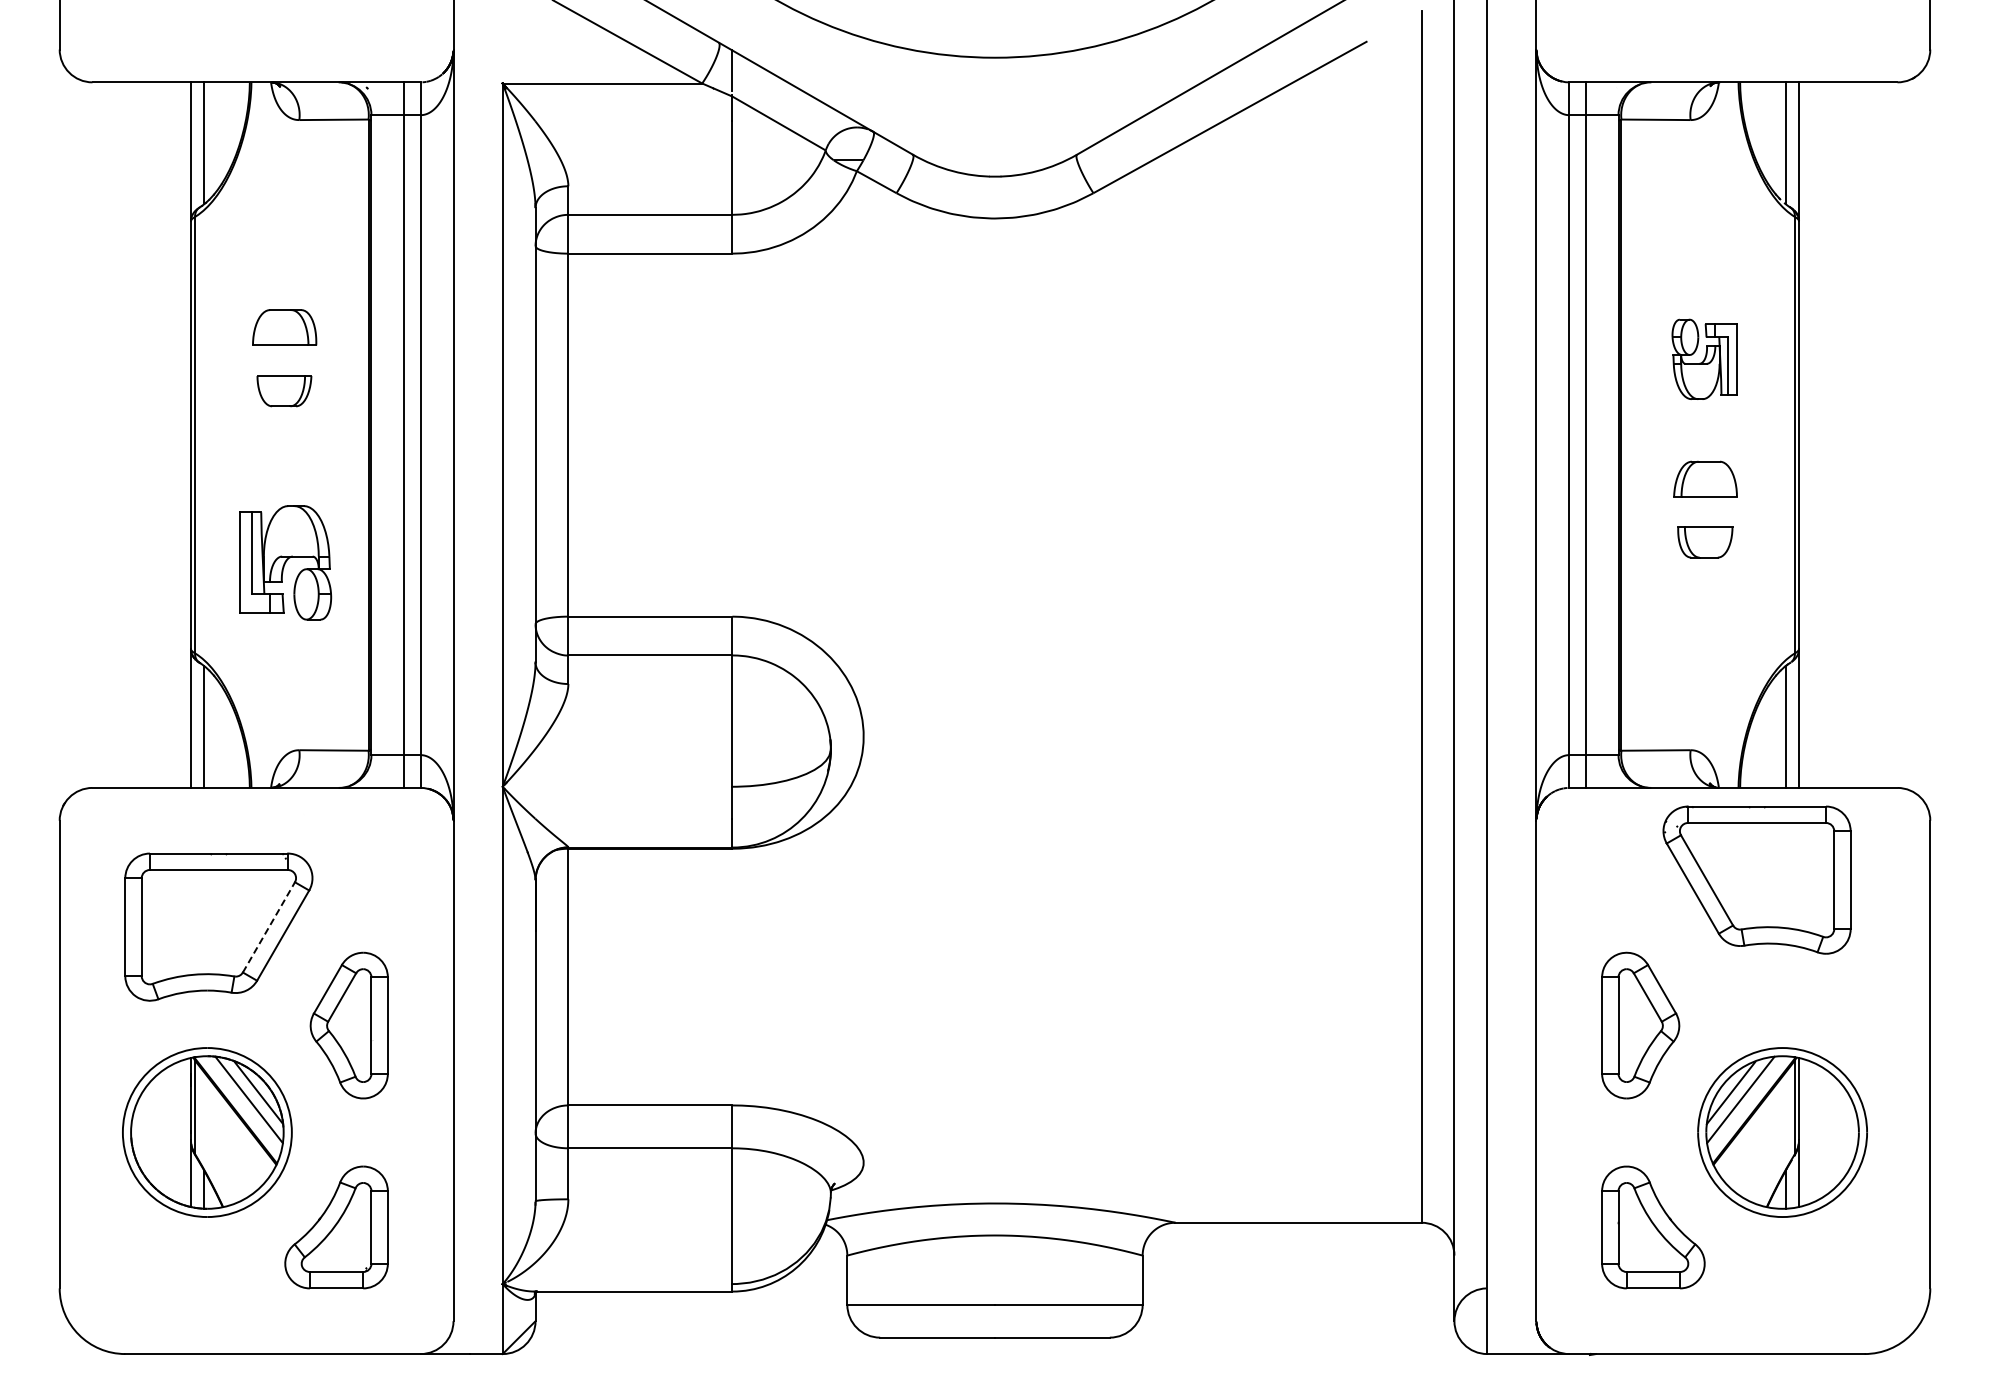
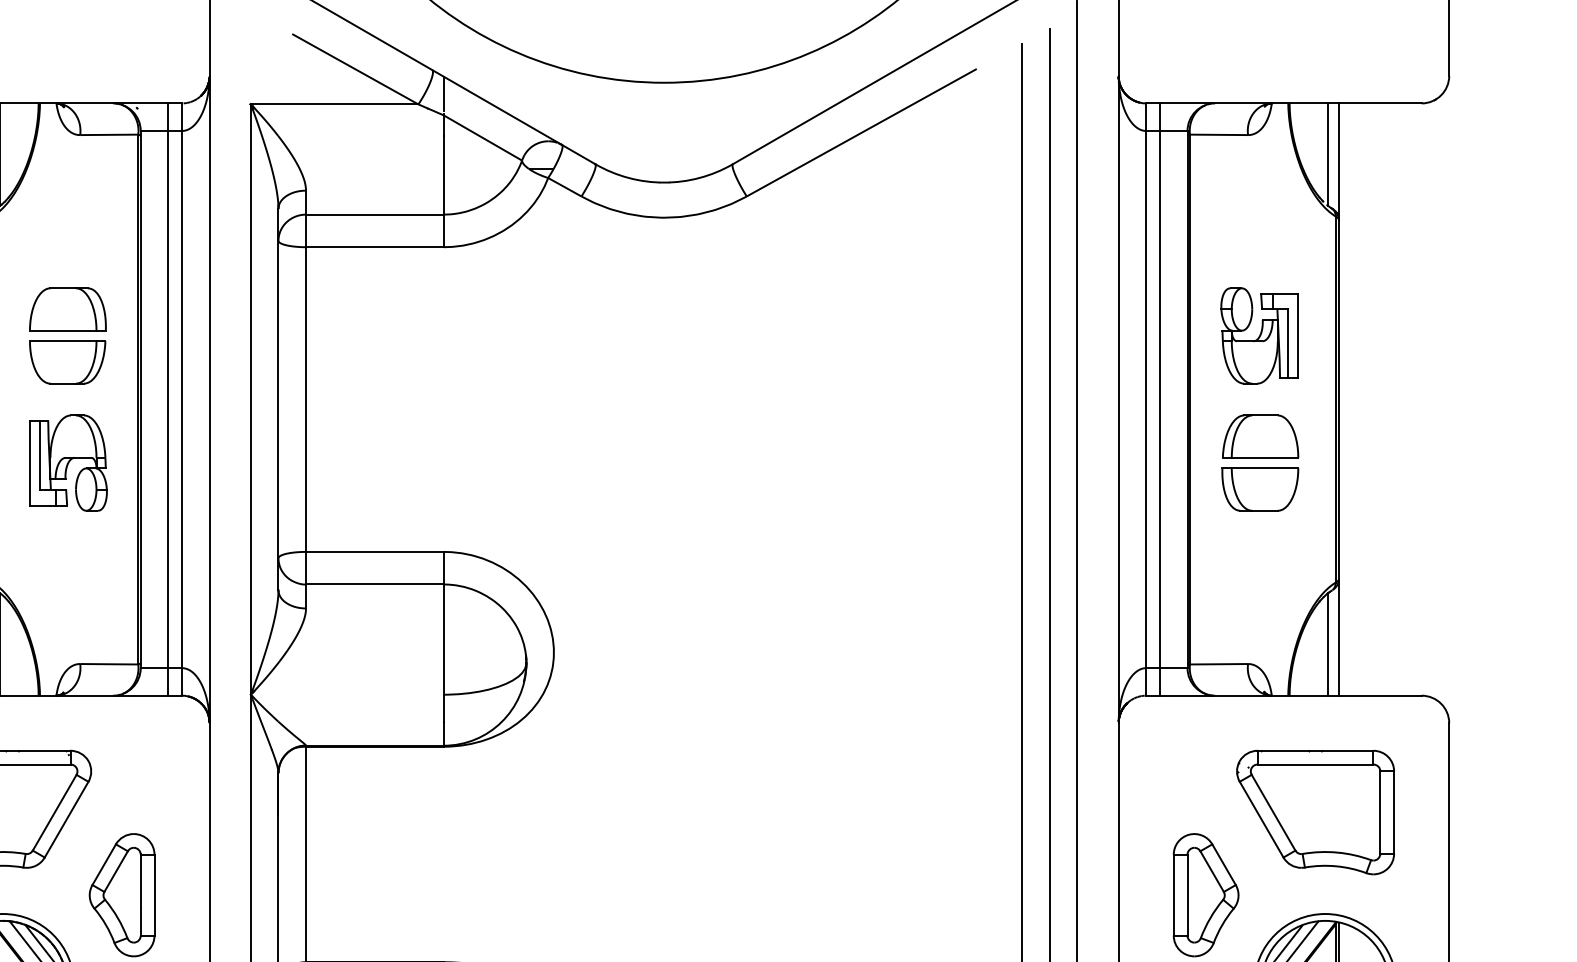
part: (284, 327) -> (67, 309), size x1.43
part: (1704, 359) -> (1259, 336), size x1.43
part: (284, 391) -> (67, 362), size x1.67
part: (1705, 479) -> (1260, 436), size x1.43
part: (1705, 542) -> (1260, 489), size x1.67
part: (285, 562) -> (68, 462), moved
part: (1756, 879) -> (1315, 812), moved
line: (269, 926) -> (55, 812), dashed -> solid

